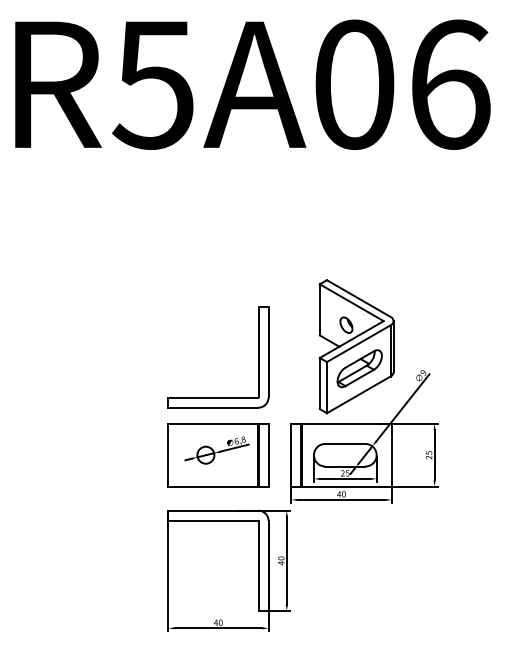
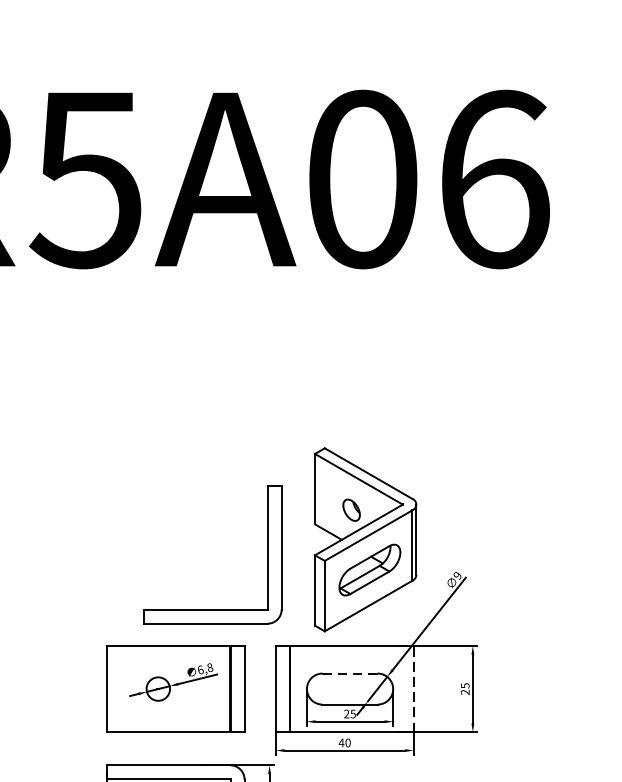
part: (258, 357) -> (267, 554), moved
line: (345, 443) -> (350, 672), solid -> dashed
line: (391, 454) -> (413, 688), solid -> dashed

